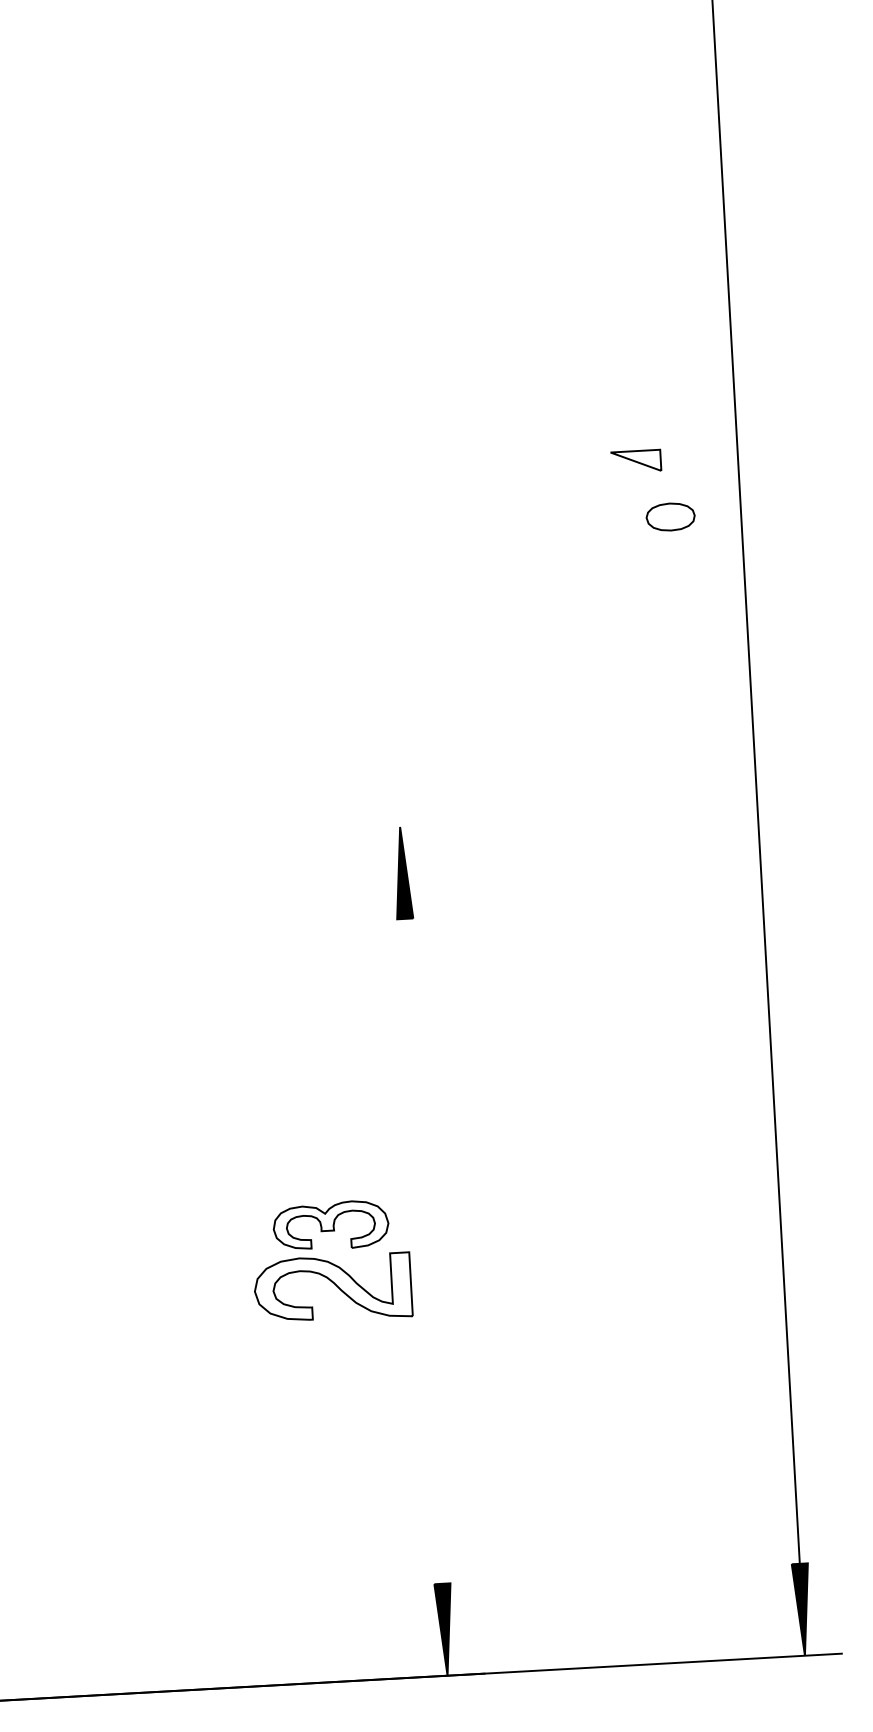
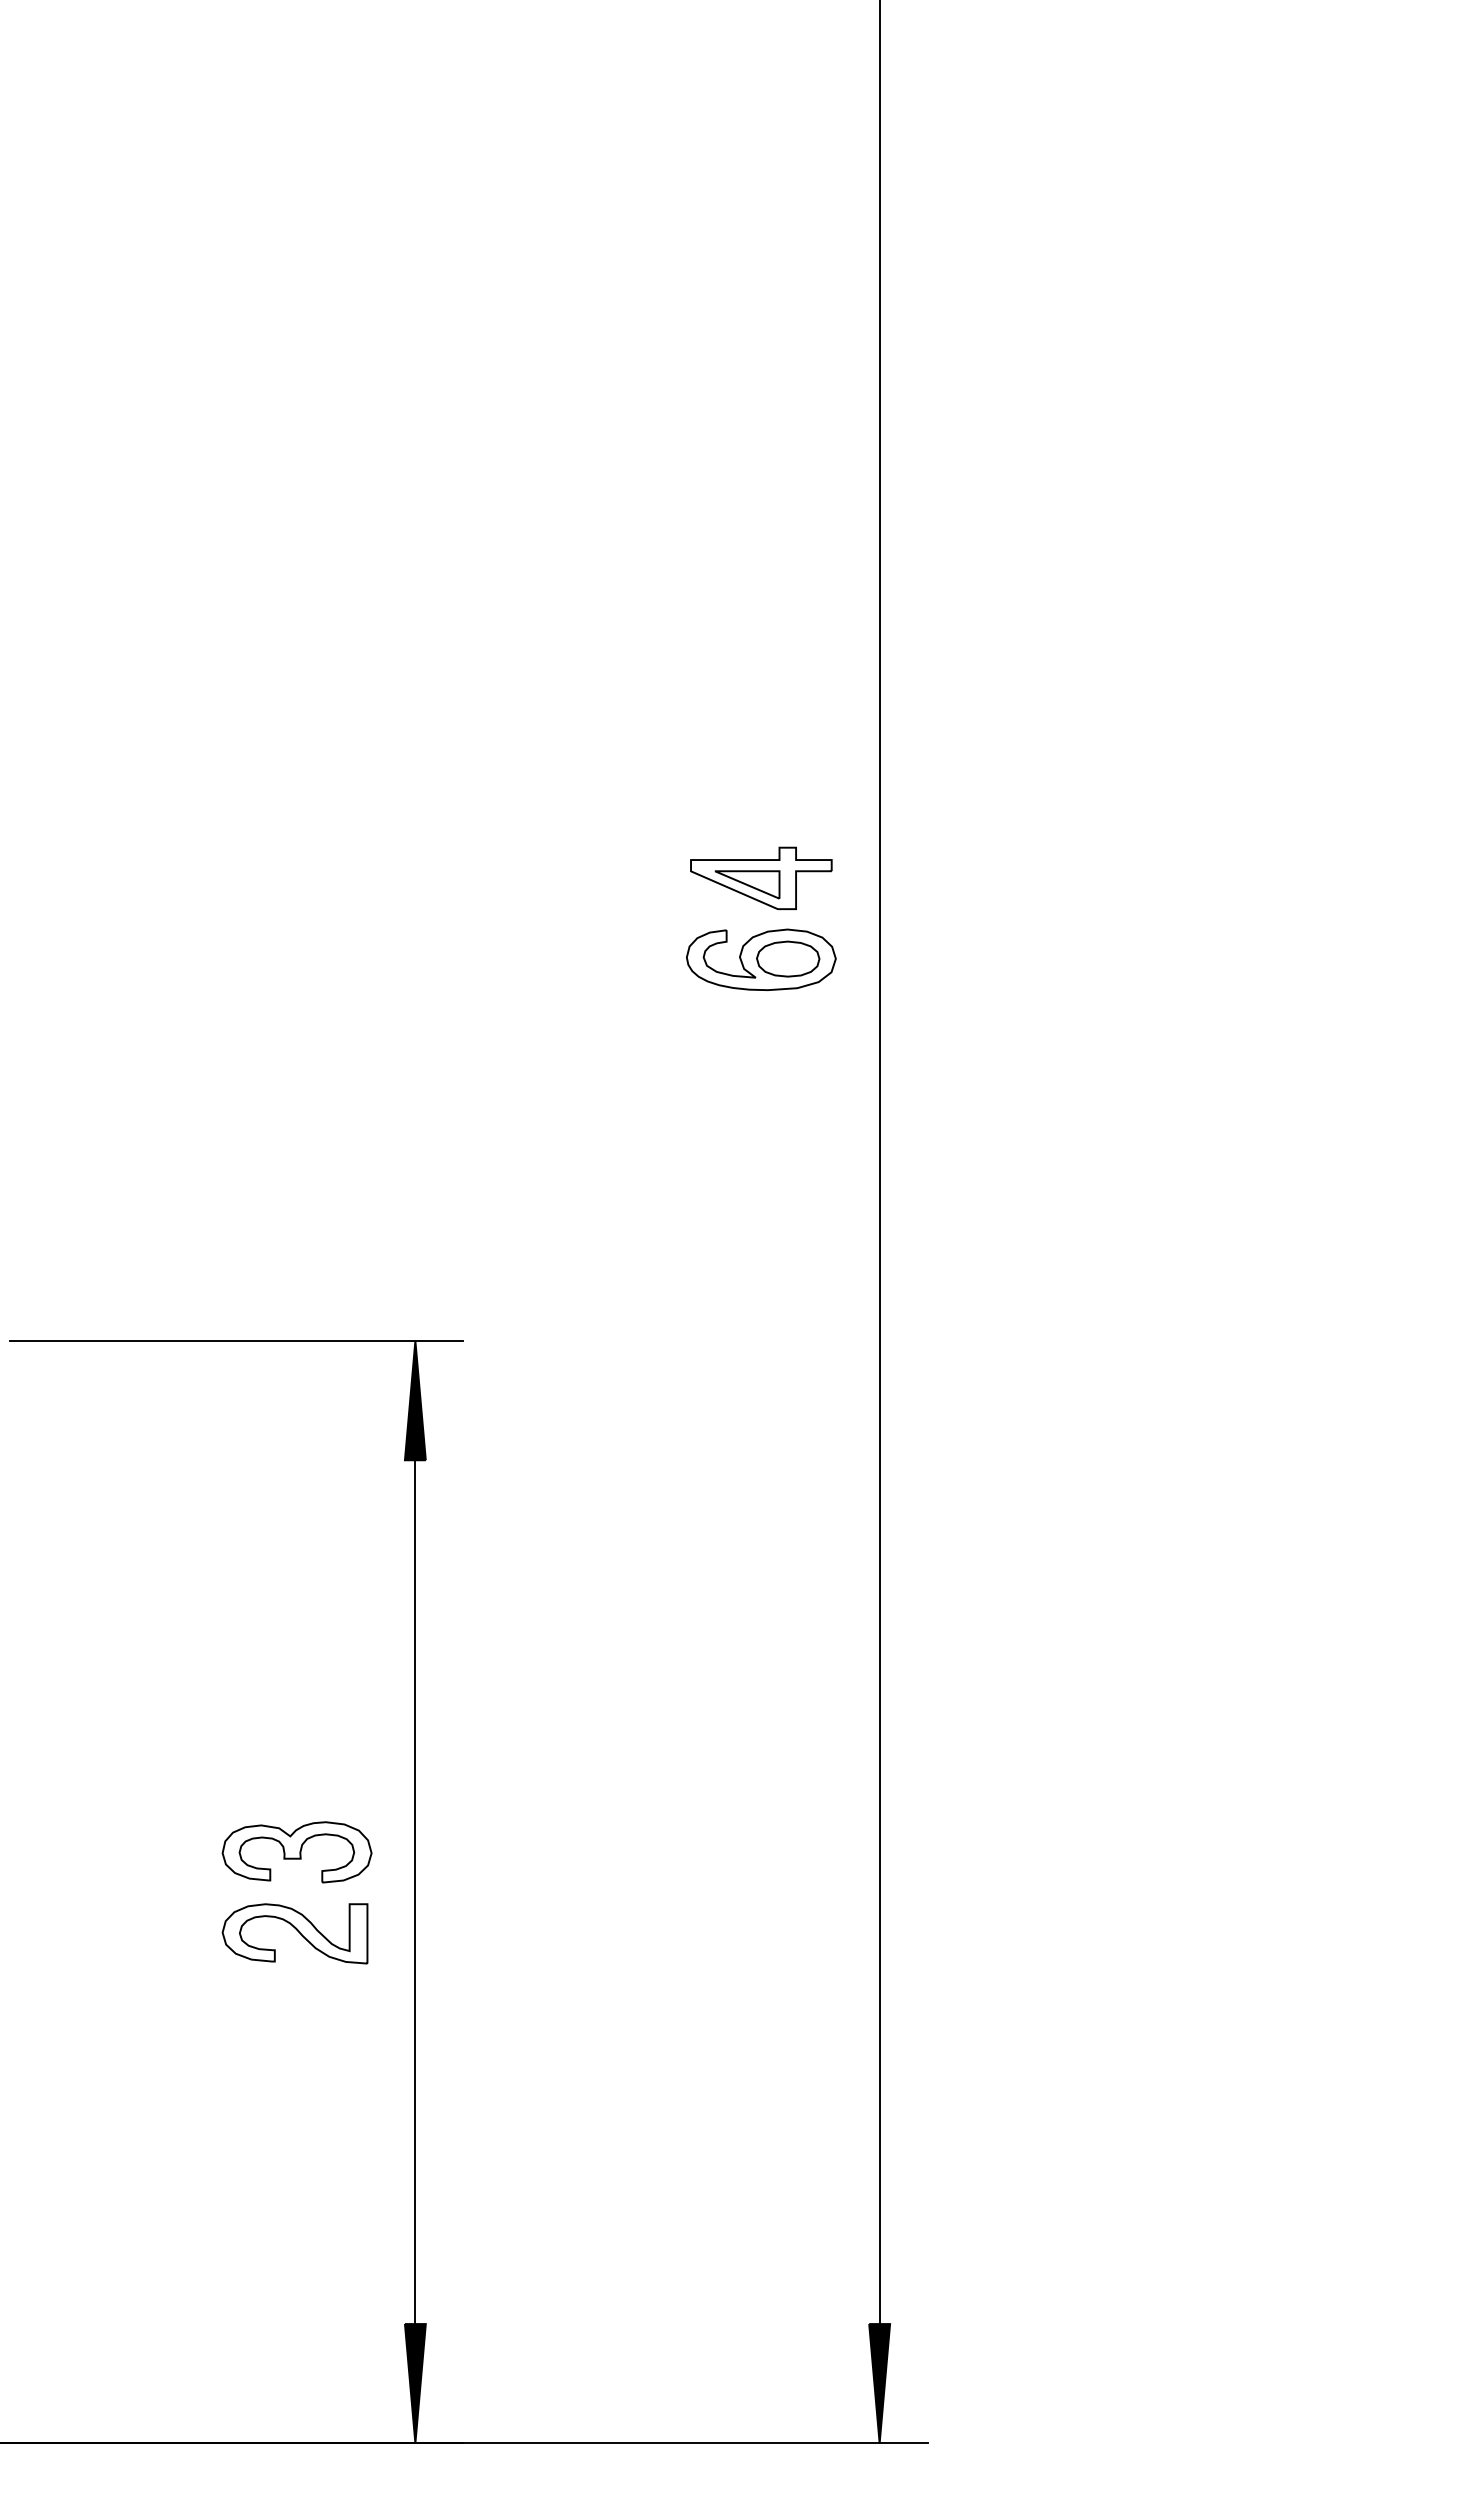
part: (646, 455) -> (761, 877), added
part: (650, 518) -> (761, 959), added
line: (262, 834) -> (236, 1340), added
line: (423, 1251) -> (415, 1892), added
part: (332, 1288) -> (294, 1933), size x0.71

